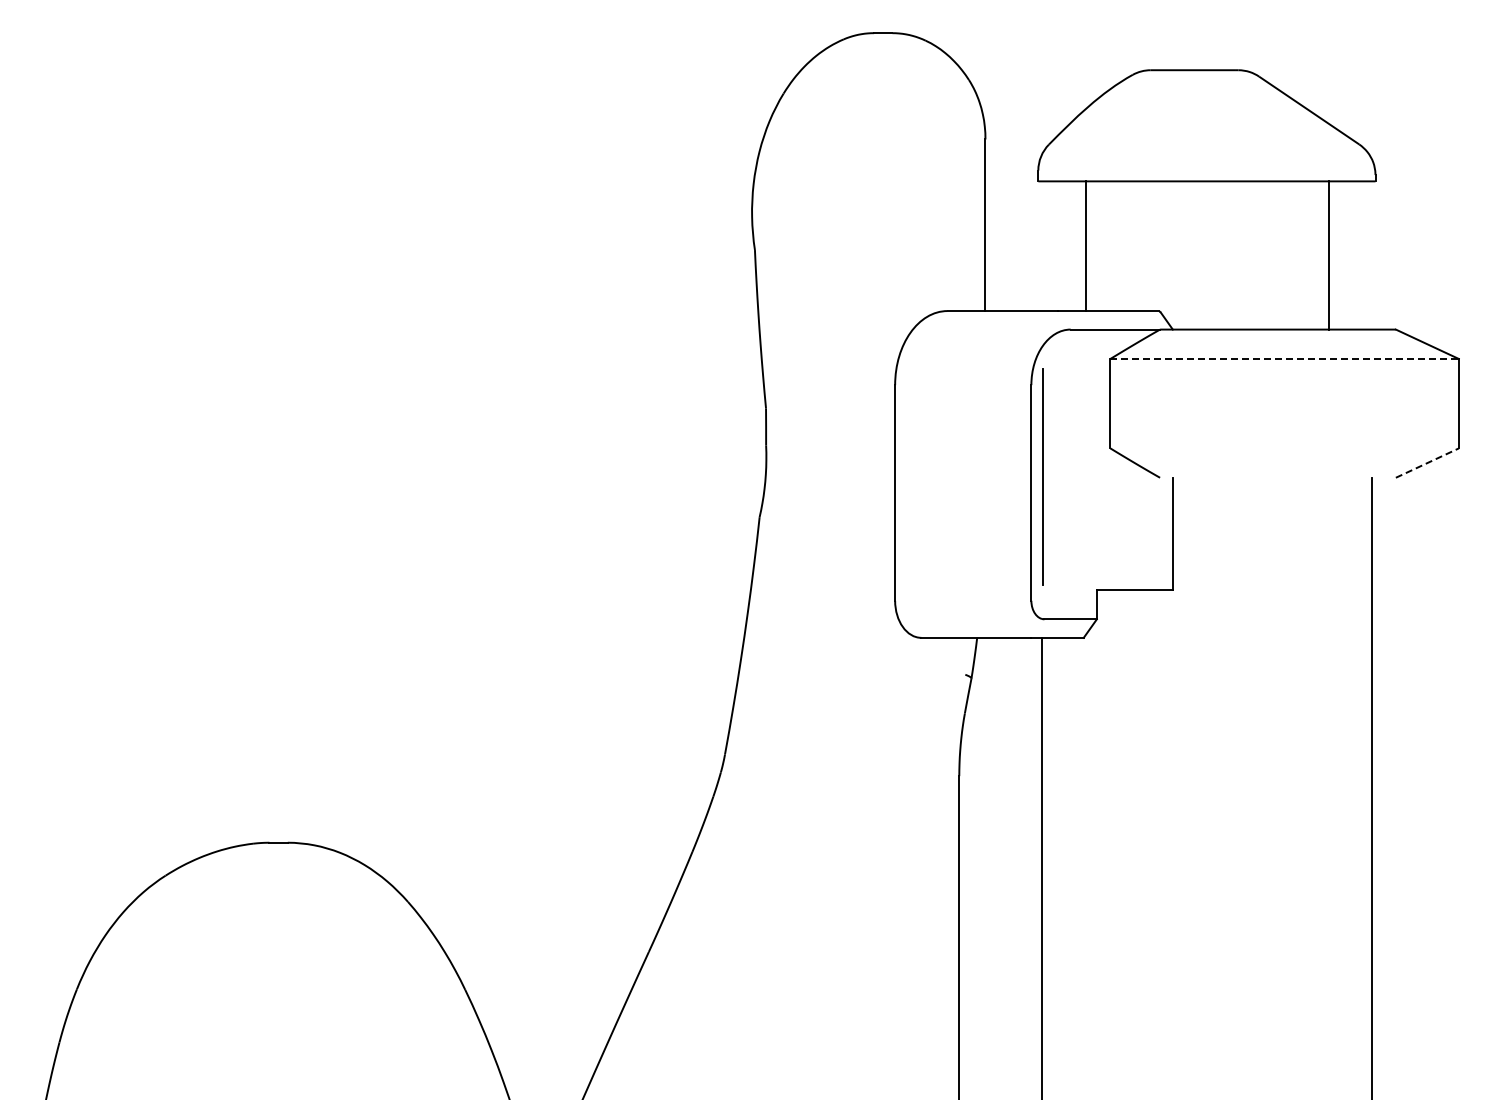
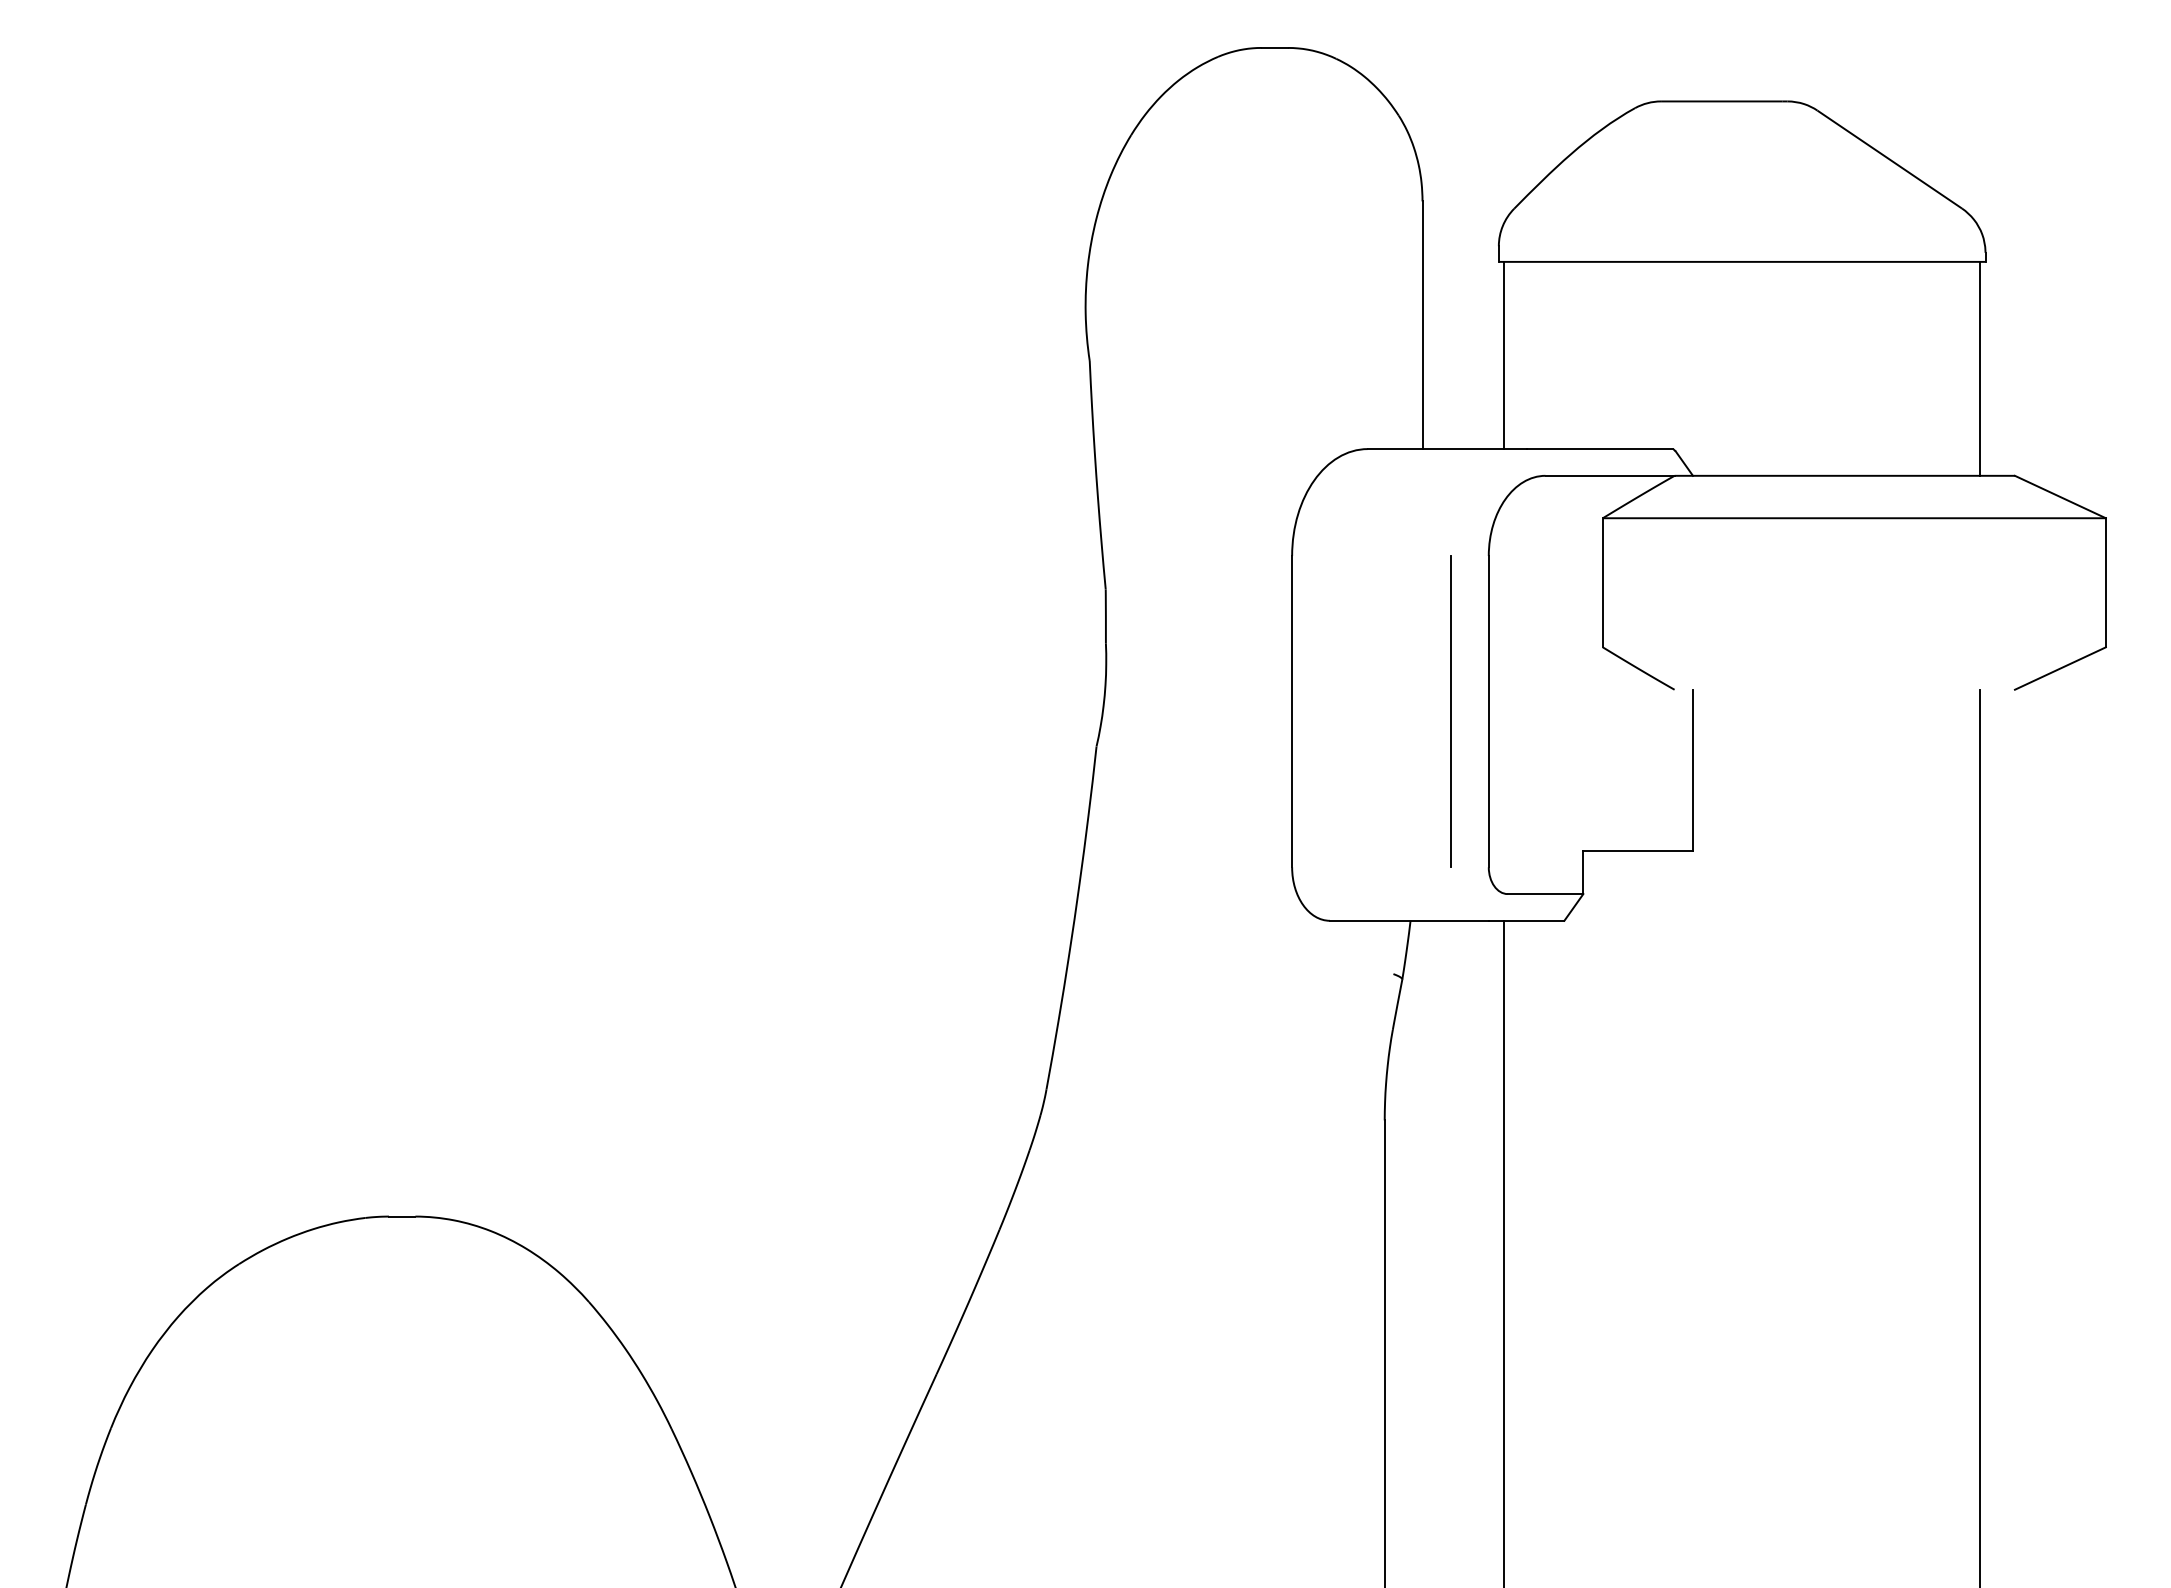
line: (1086, 246) -> (1504, 355), moved
line: (1328, 255) -> (1979, 368), moved
arc: (1295, 358) -> (1870, 517), dashed -> solid
line: (1427, 463) -> (2060, 669), dashed -> solid
line: (1042, 476) -> (1449, 710), moved

